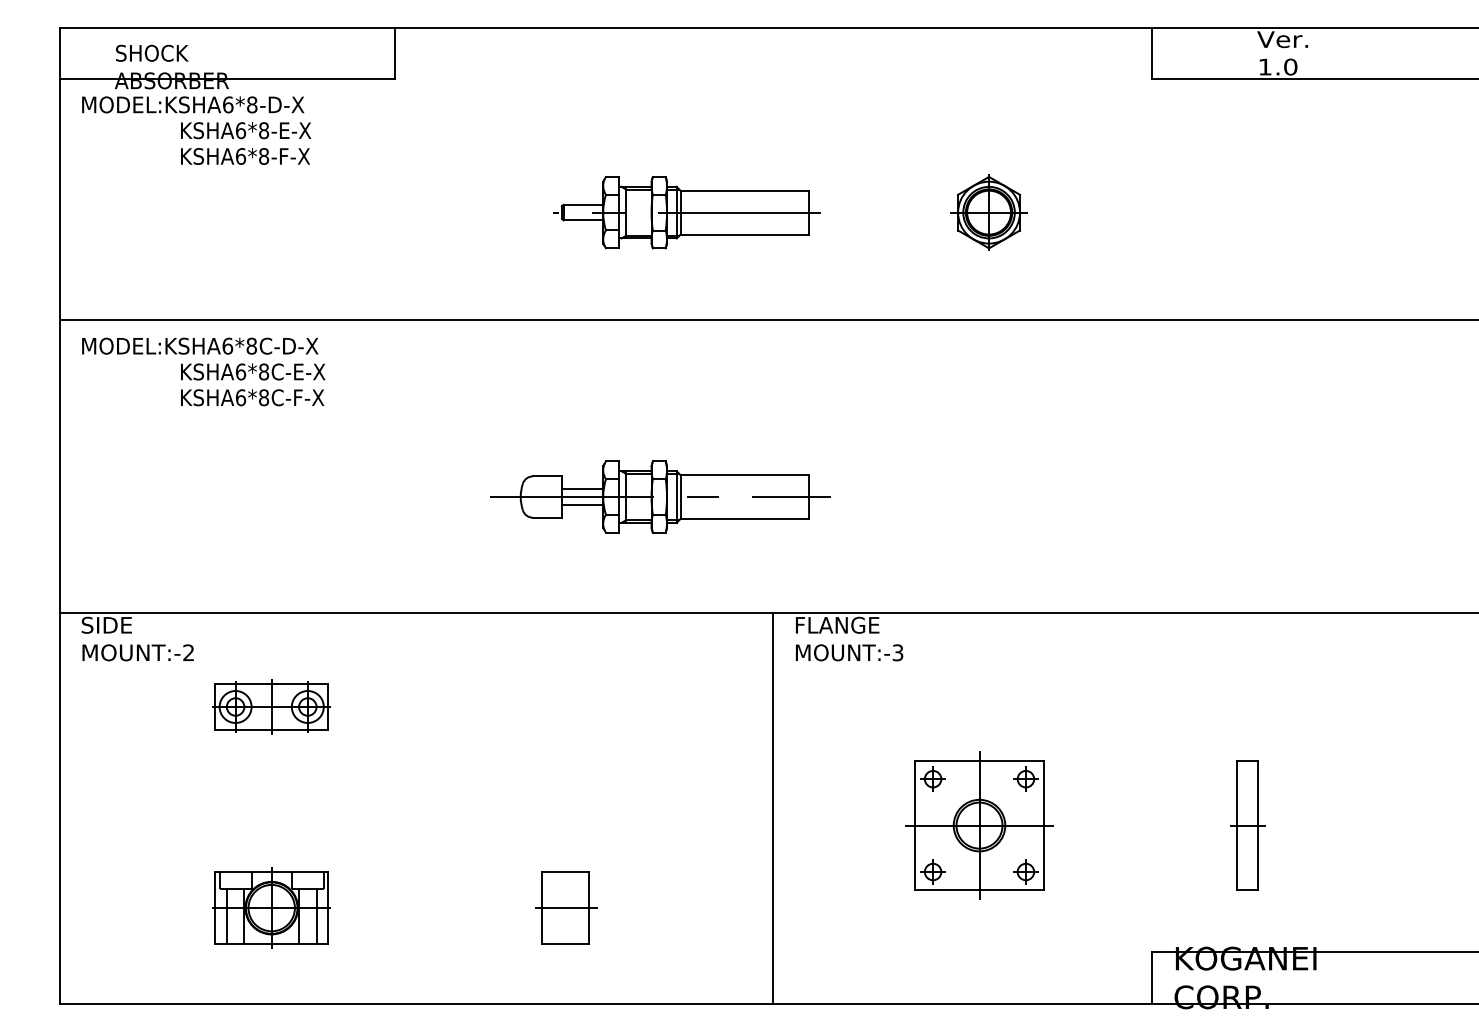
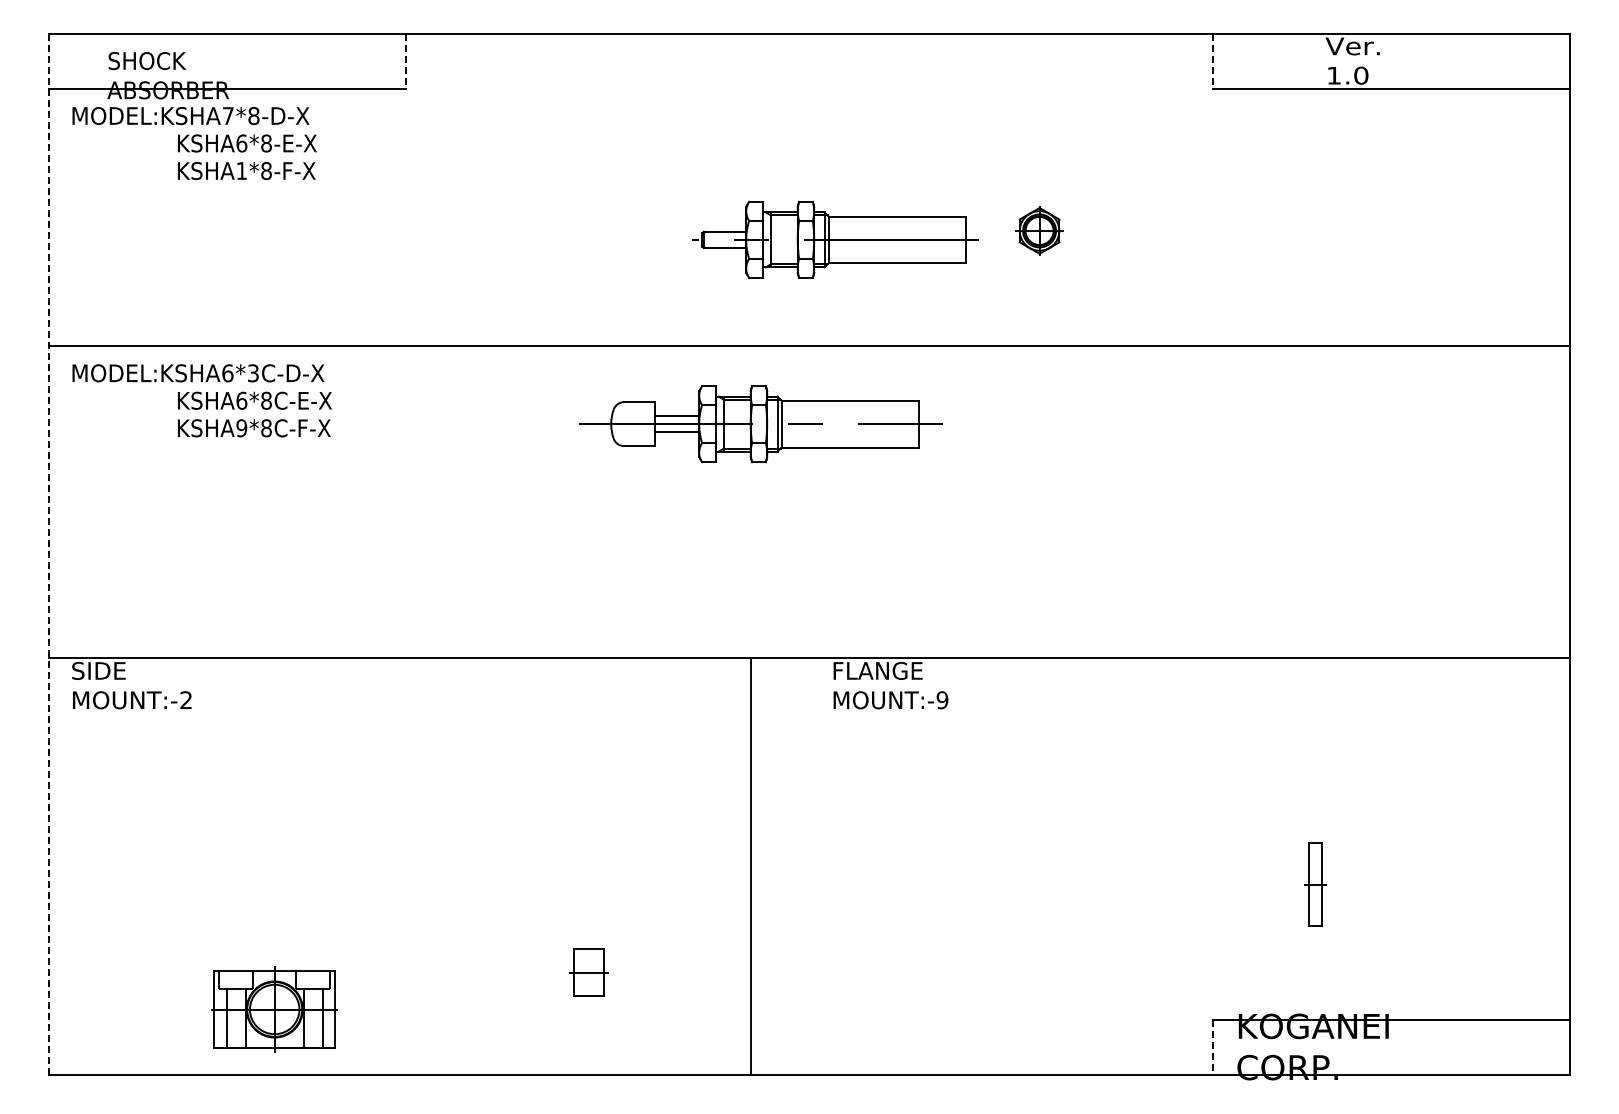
line: (395, 53) -> (406, 61), solid -> dashed
line: (1151, 53) -> (1212, 61), solid -> dashed
text: (228, 105) -> (228, 116), MODEL:KSHA6*8-D-X -> MODEL:KSHA7*8-D-X
text: (240, 156) -> (241, 171), KSHA6*8-F-X -> KSHA1*8-F-X
part: (686, 212) -> (835, 239), moved
part: (988, 212) -> (1039, 230), size x0.6
text: (251, 346) -> (253, 373), MODEL:KSHA6*8C-D-X -> MODEL:KSHA6*3C-D-X
text: (240, 397) -> (241, 428), KSHA6*8C-F-X -> KSHA9*8C-F-X
part: (660, 497) -> (760, 424), moved
line: (59, 516) -> (48, 554), solid -> dashed
text: (897, 653) -> (942, 700), MOUNT:-3 -> MOUNT:-9
part: (271, 706) -> (274, 757), removed
line: (773, 808) -> (750, 866), moved
part: (979, 825) -> (1029, 884), removed
part: (1247, 825) -> (1315, 884), size x0.6
part: (271, 908) -> (274, 1009), moved
part: (566, 908) -> (589, 972), size x0.6
line: (1151, 978) -> (1212, 1047), solid -> dashed

